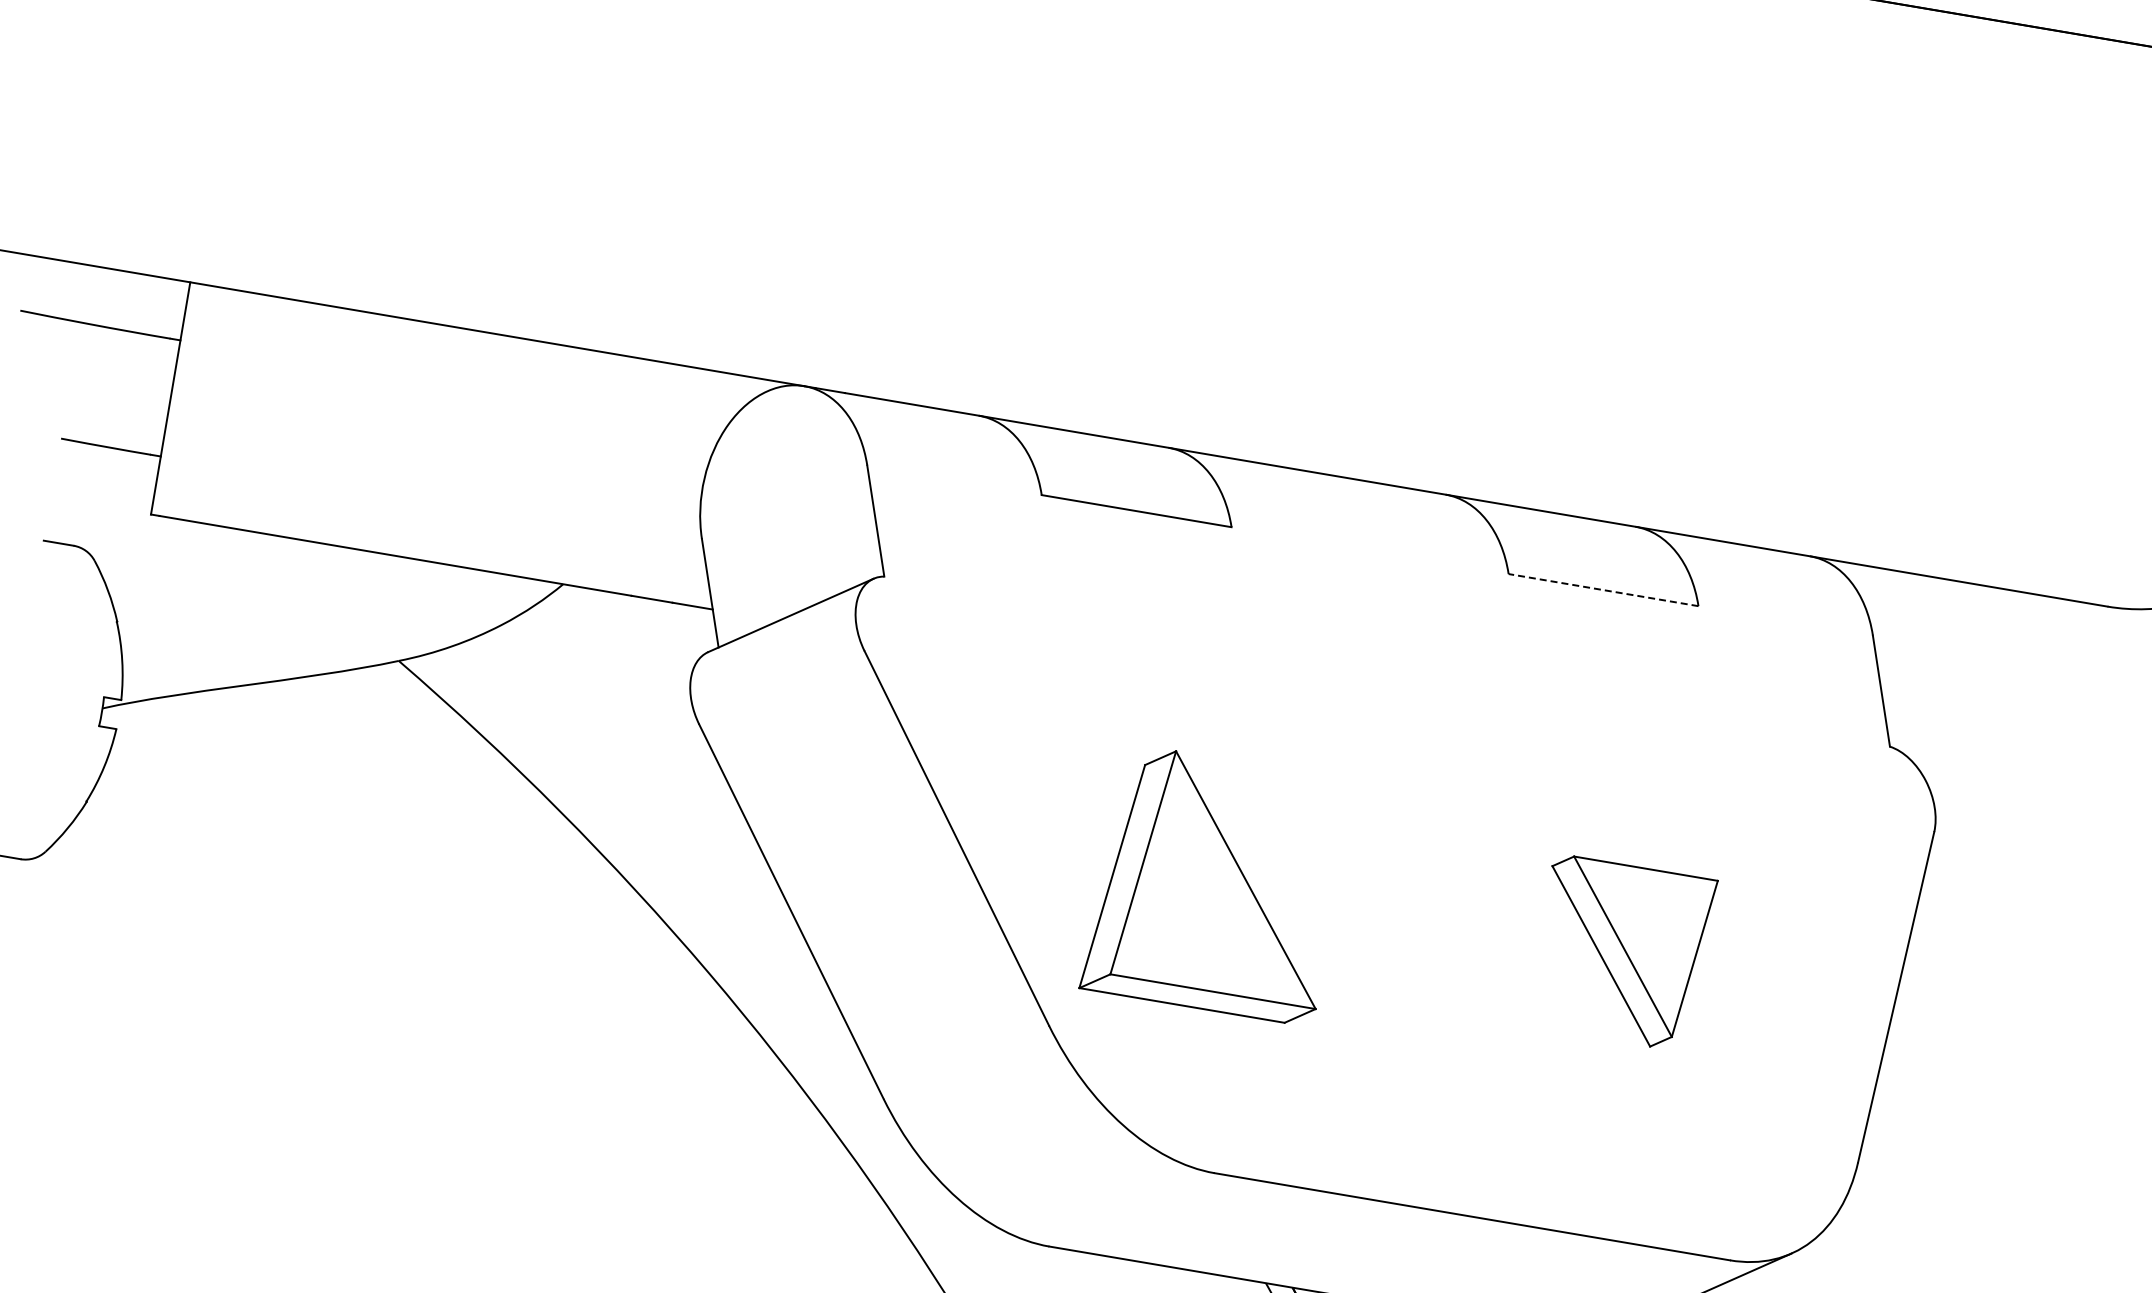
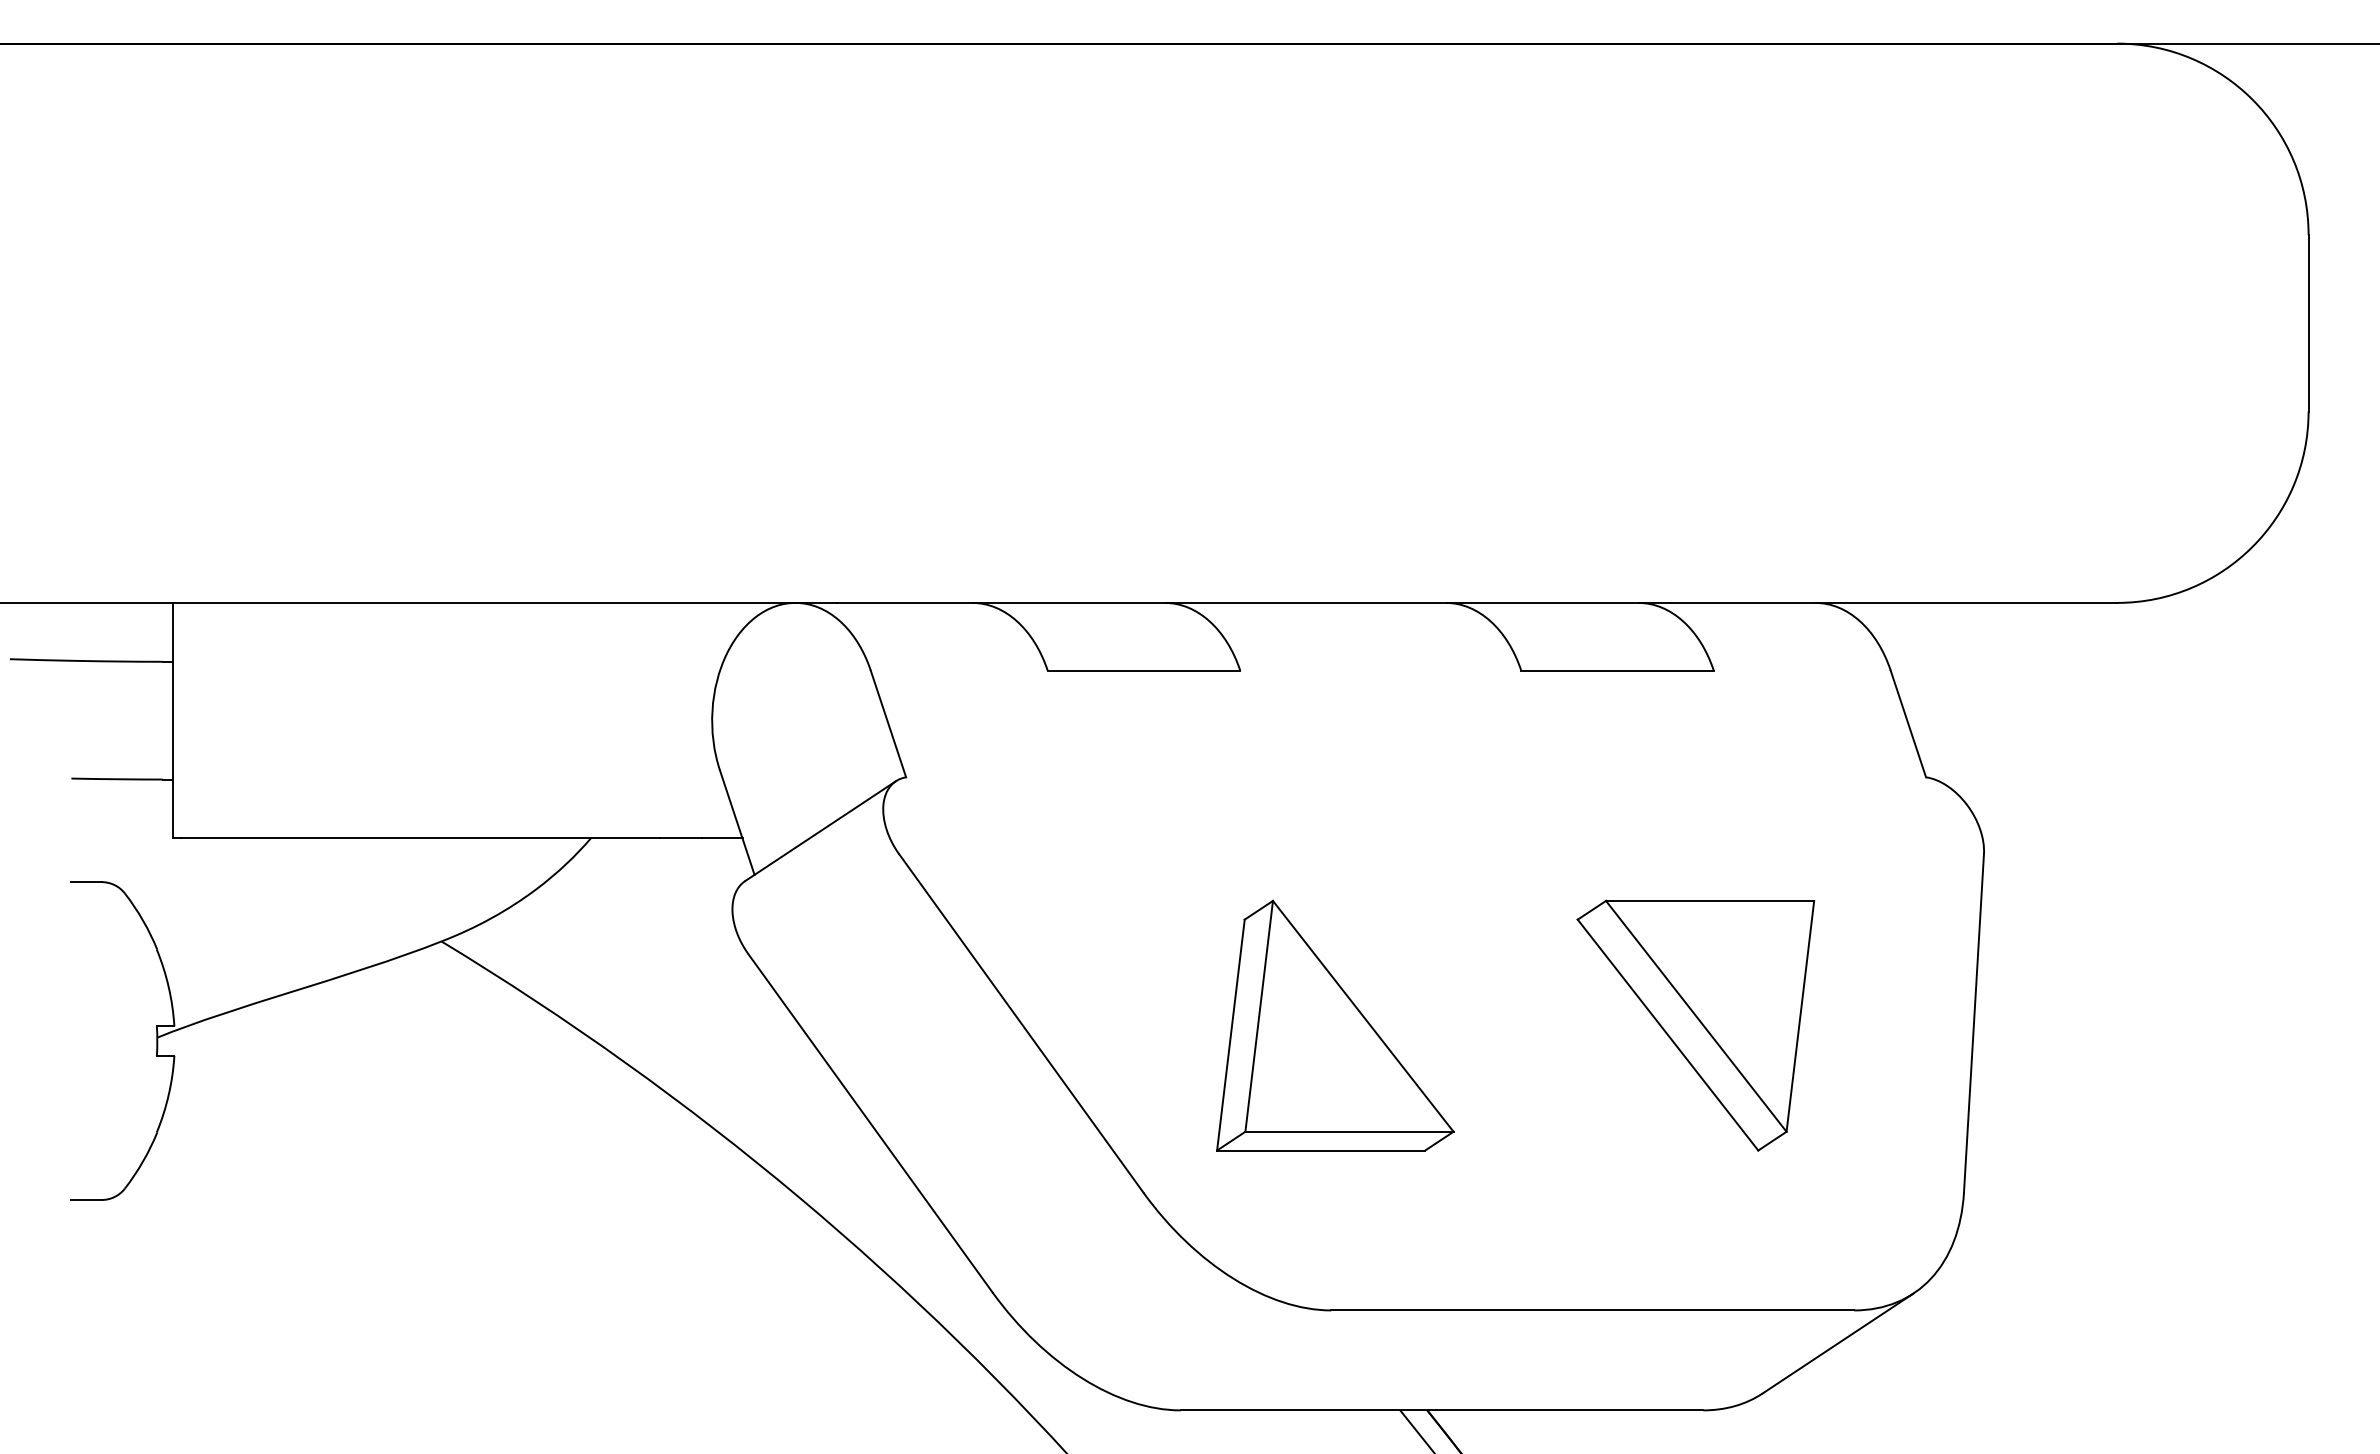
line: (1603, 589) -> (1617, 670), dashed -> solid
part: (1216, 884) -> (1335, 1025), moved
part: (1621, 952) -> (1695, 1025), size x1.43

